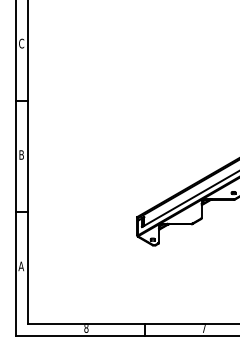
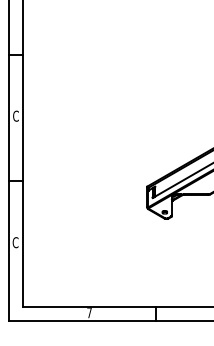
text: (21, 154) -> (15, 115), B -> C
text: (21, 266) -> (15, 242), A -> C
text: (86, 328) -> (89, 313), 8 -> 7

